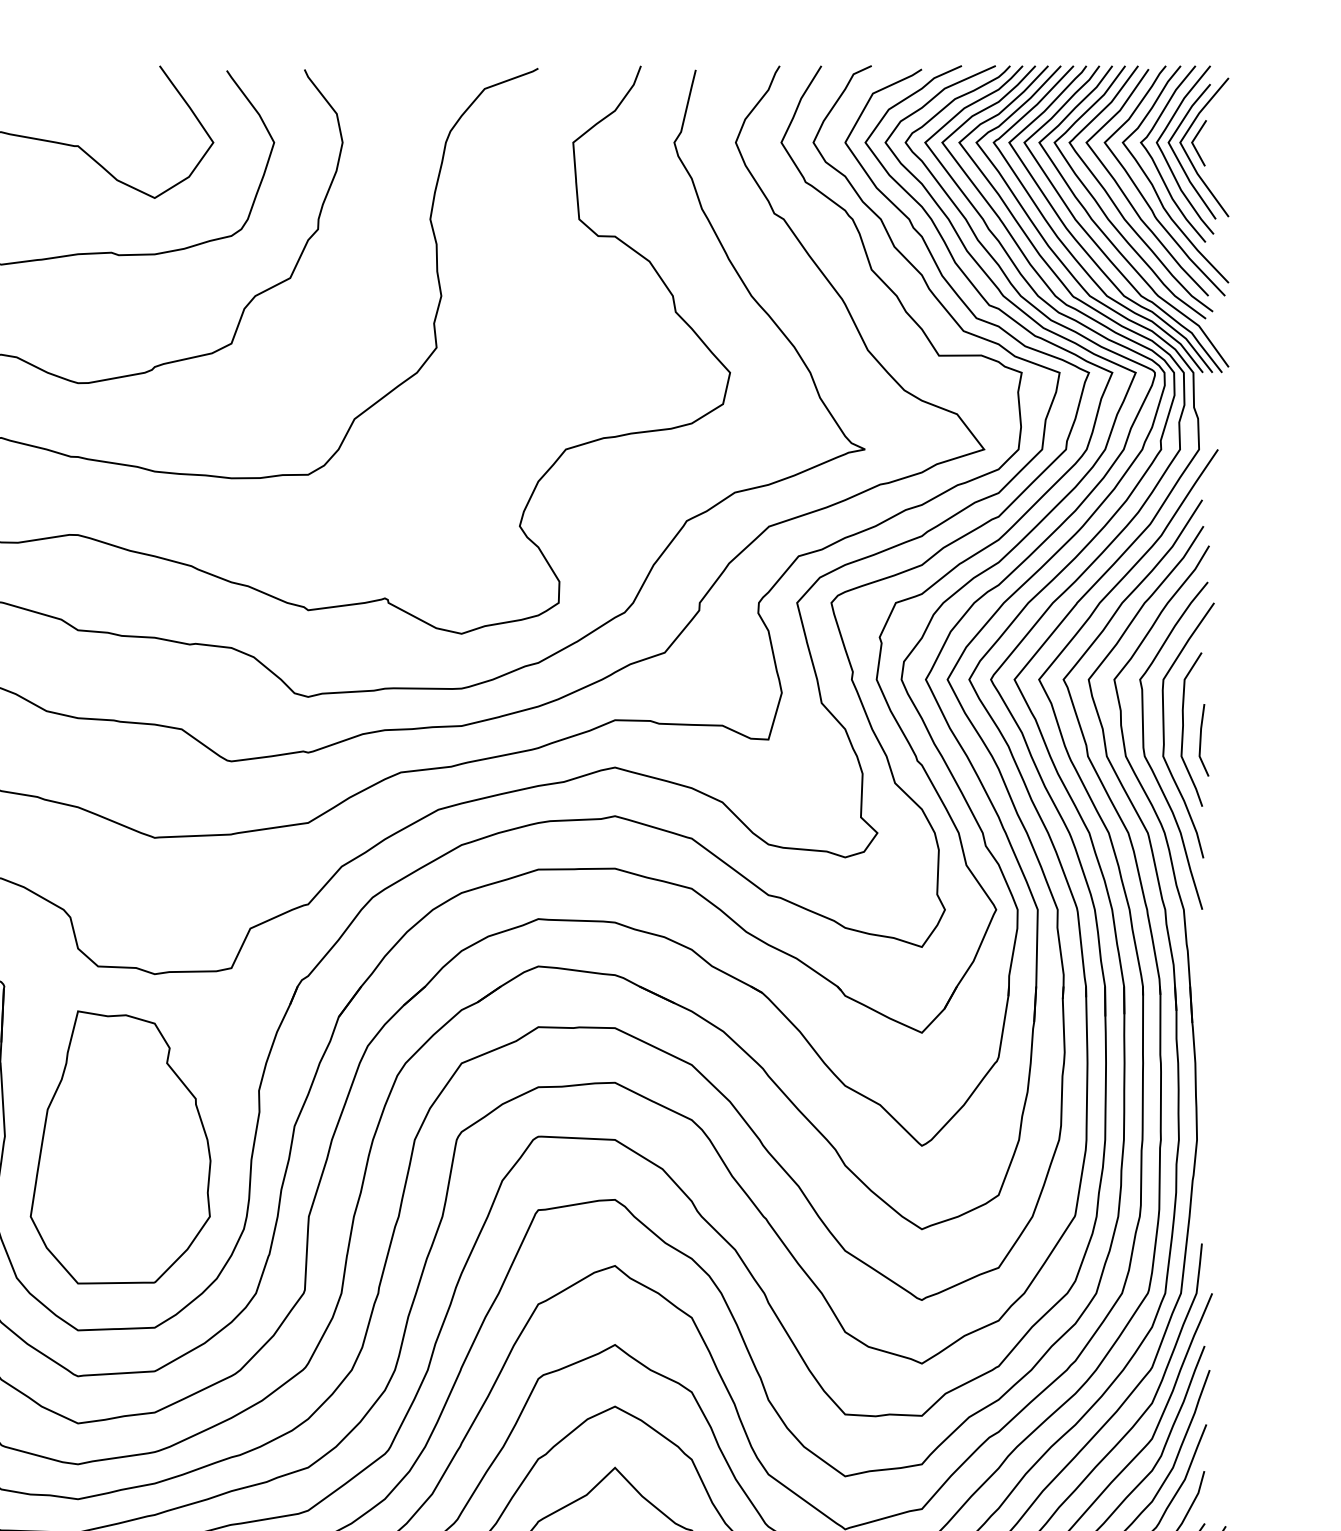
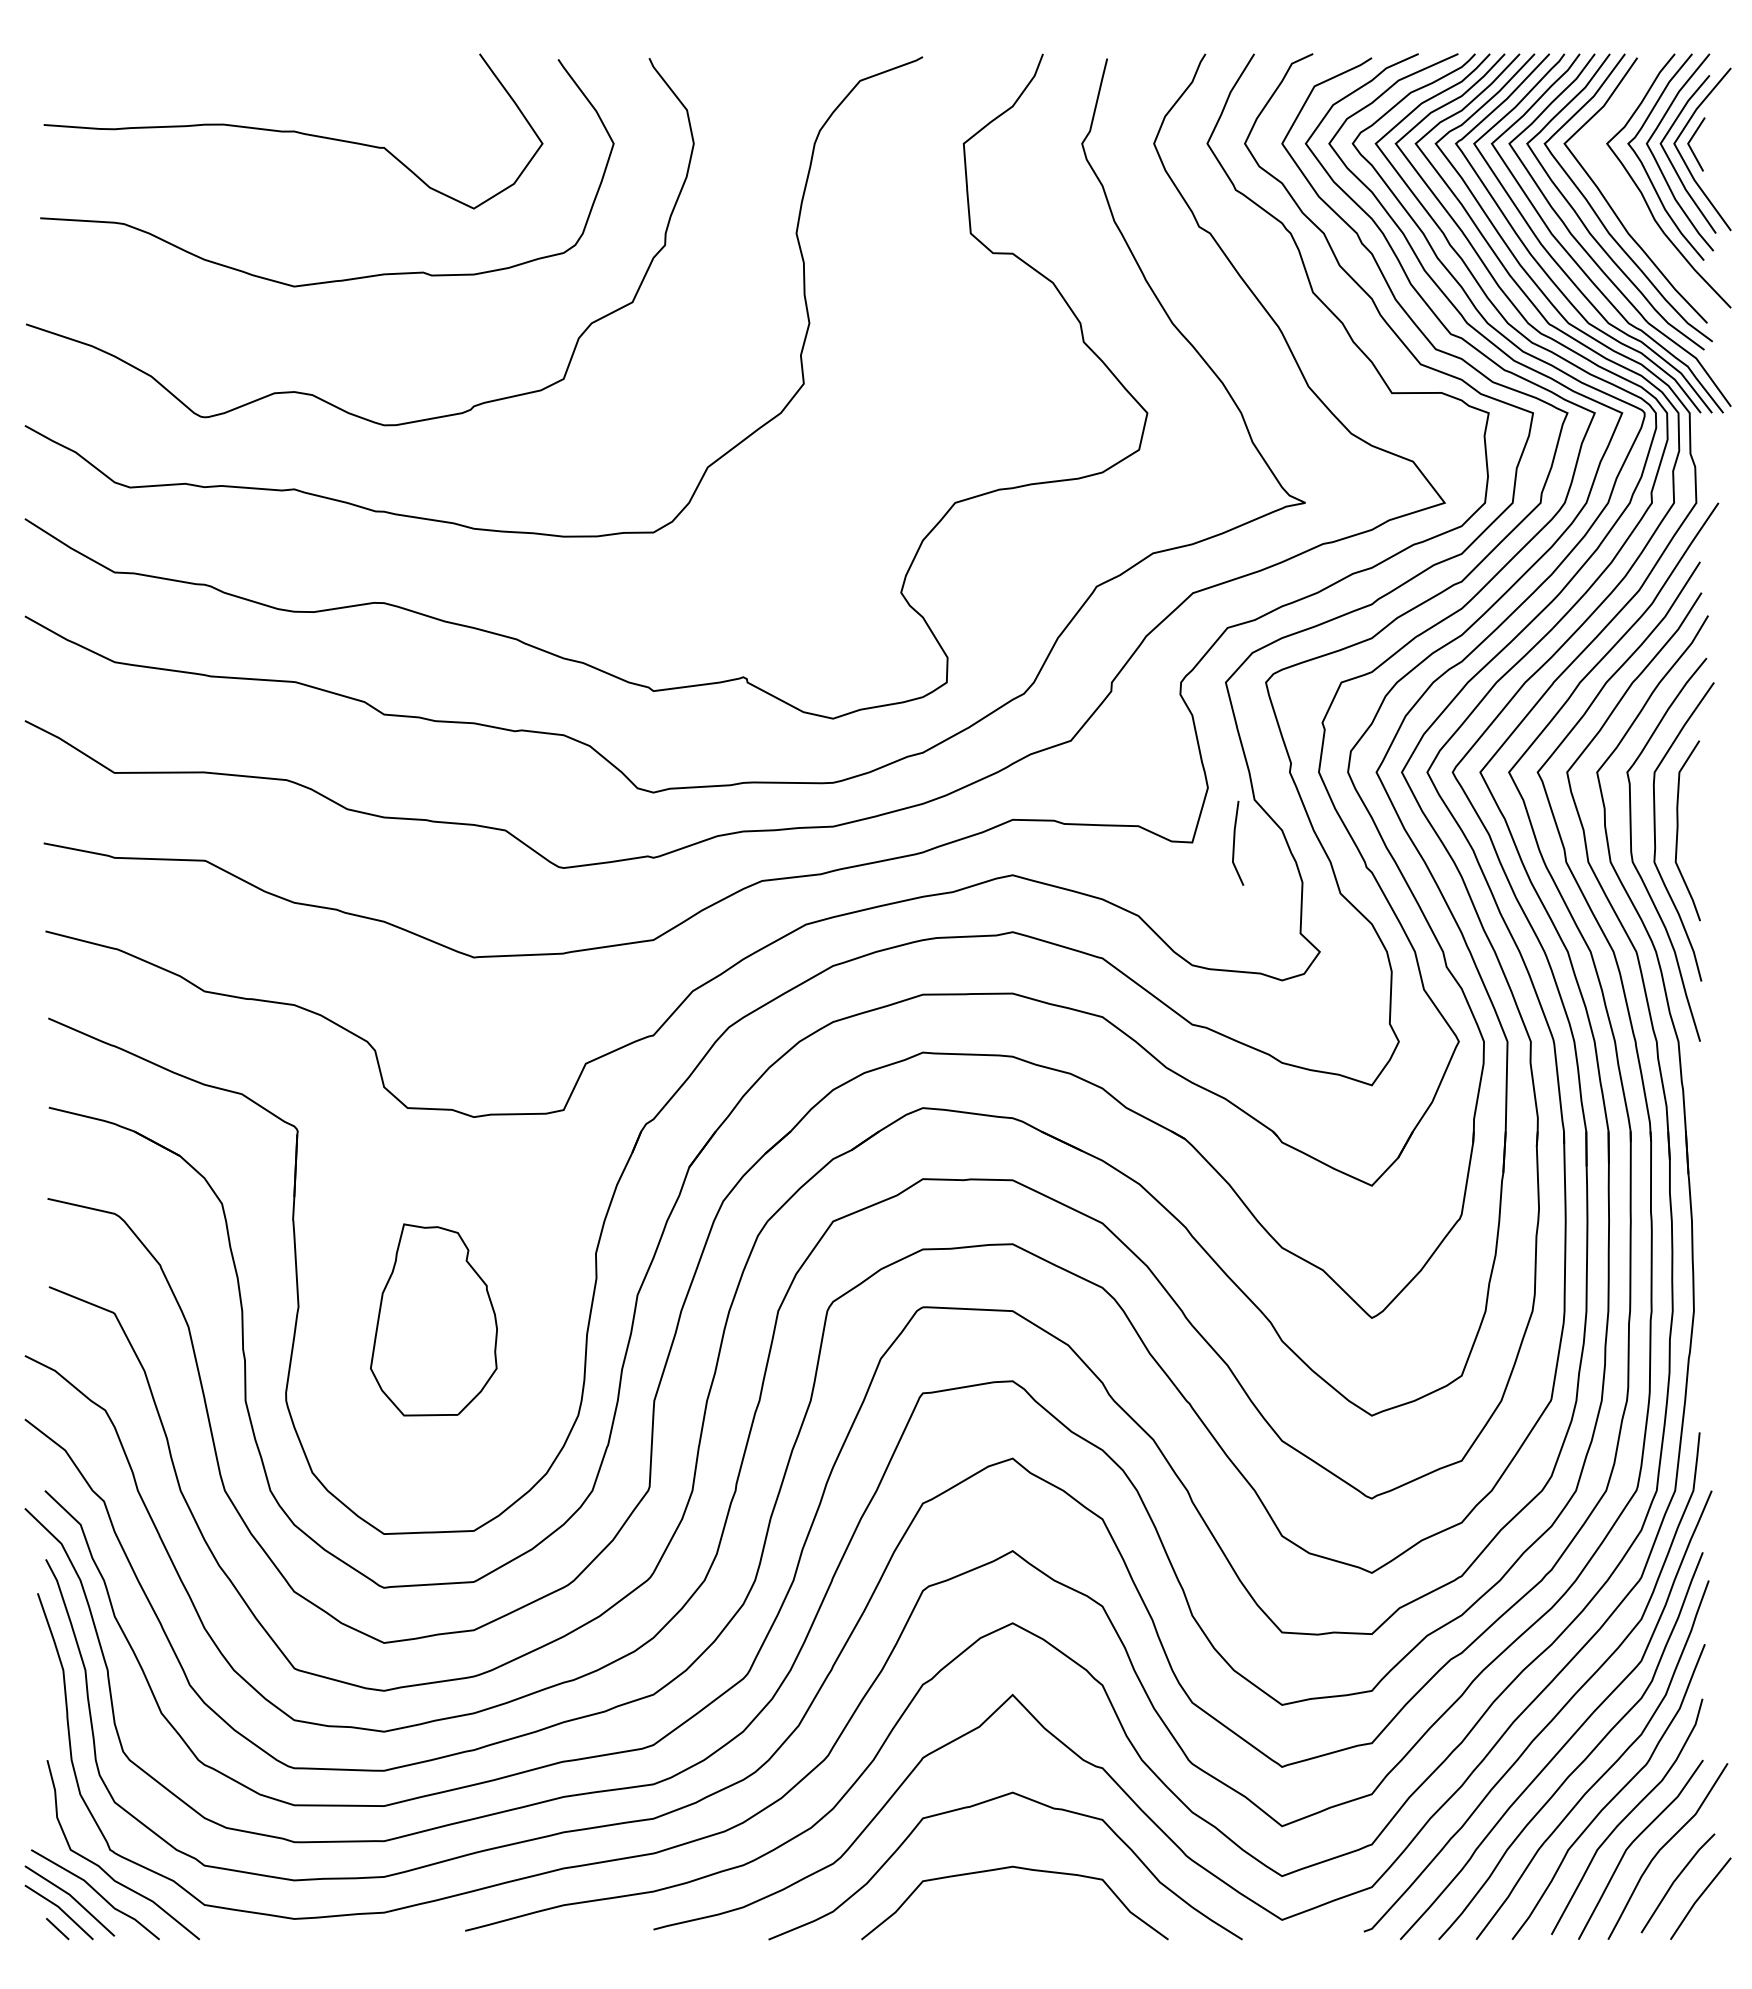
curve: (1143, 196) -> (1631, 206), removed
line: (1200, 739) -> (1234, 842), moved
part: (120, 1147) -> (433, 1319), size x0.6

